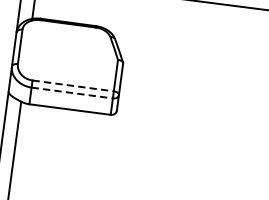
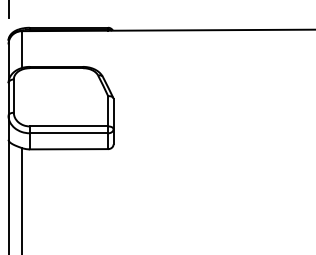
line: (73, 86) -> (69, 126), dashed -> solid
line: (72, 93) -> (69, 133), dashed -> solid

